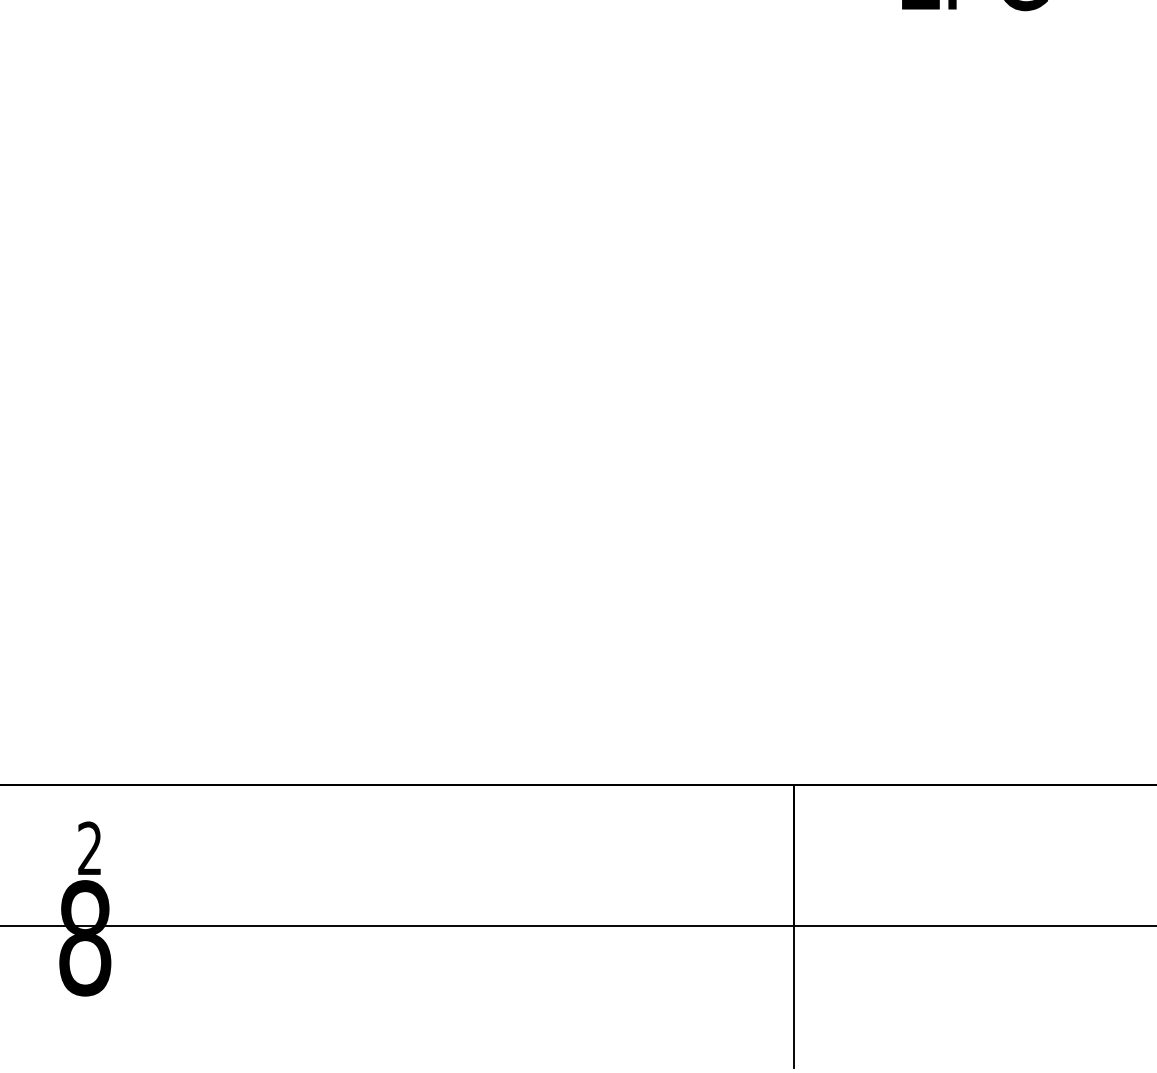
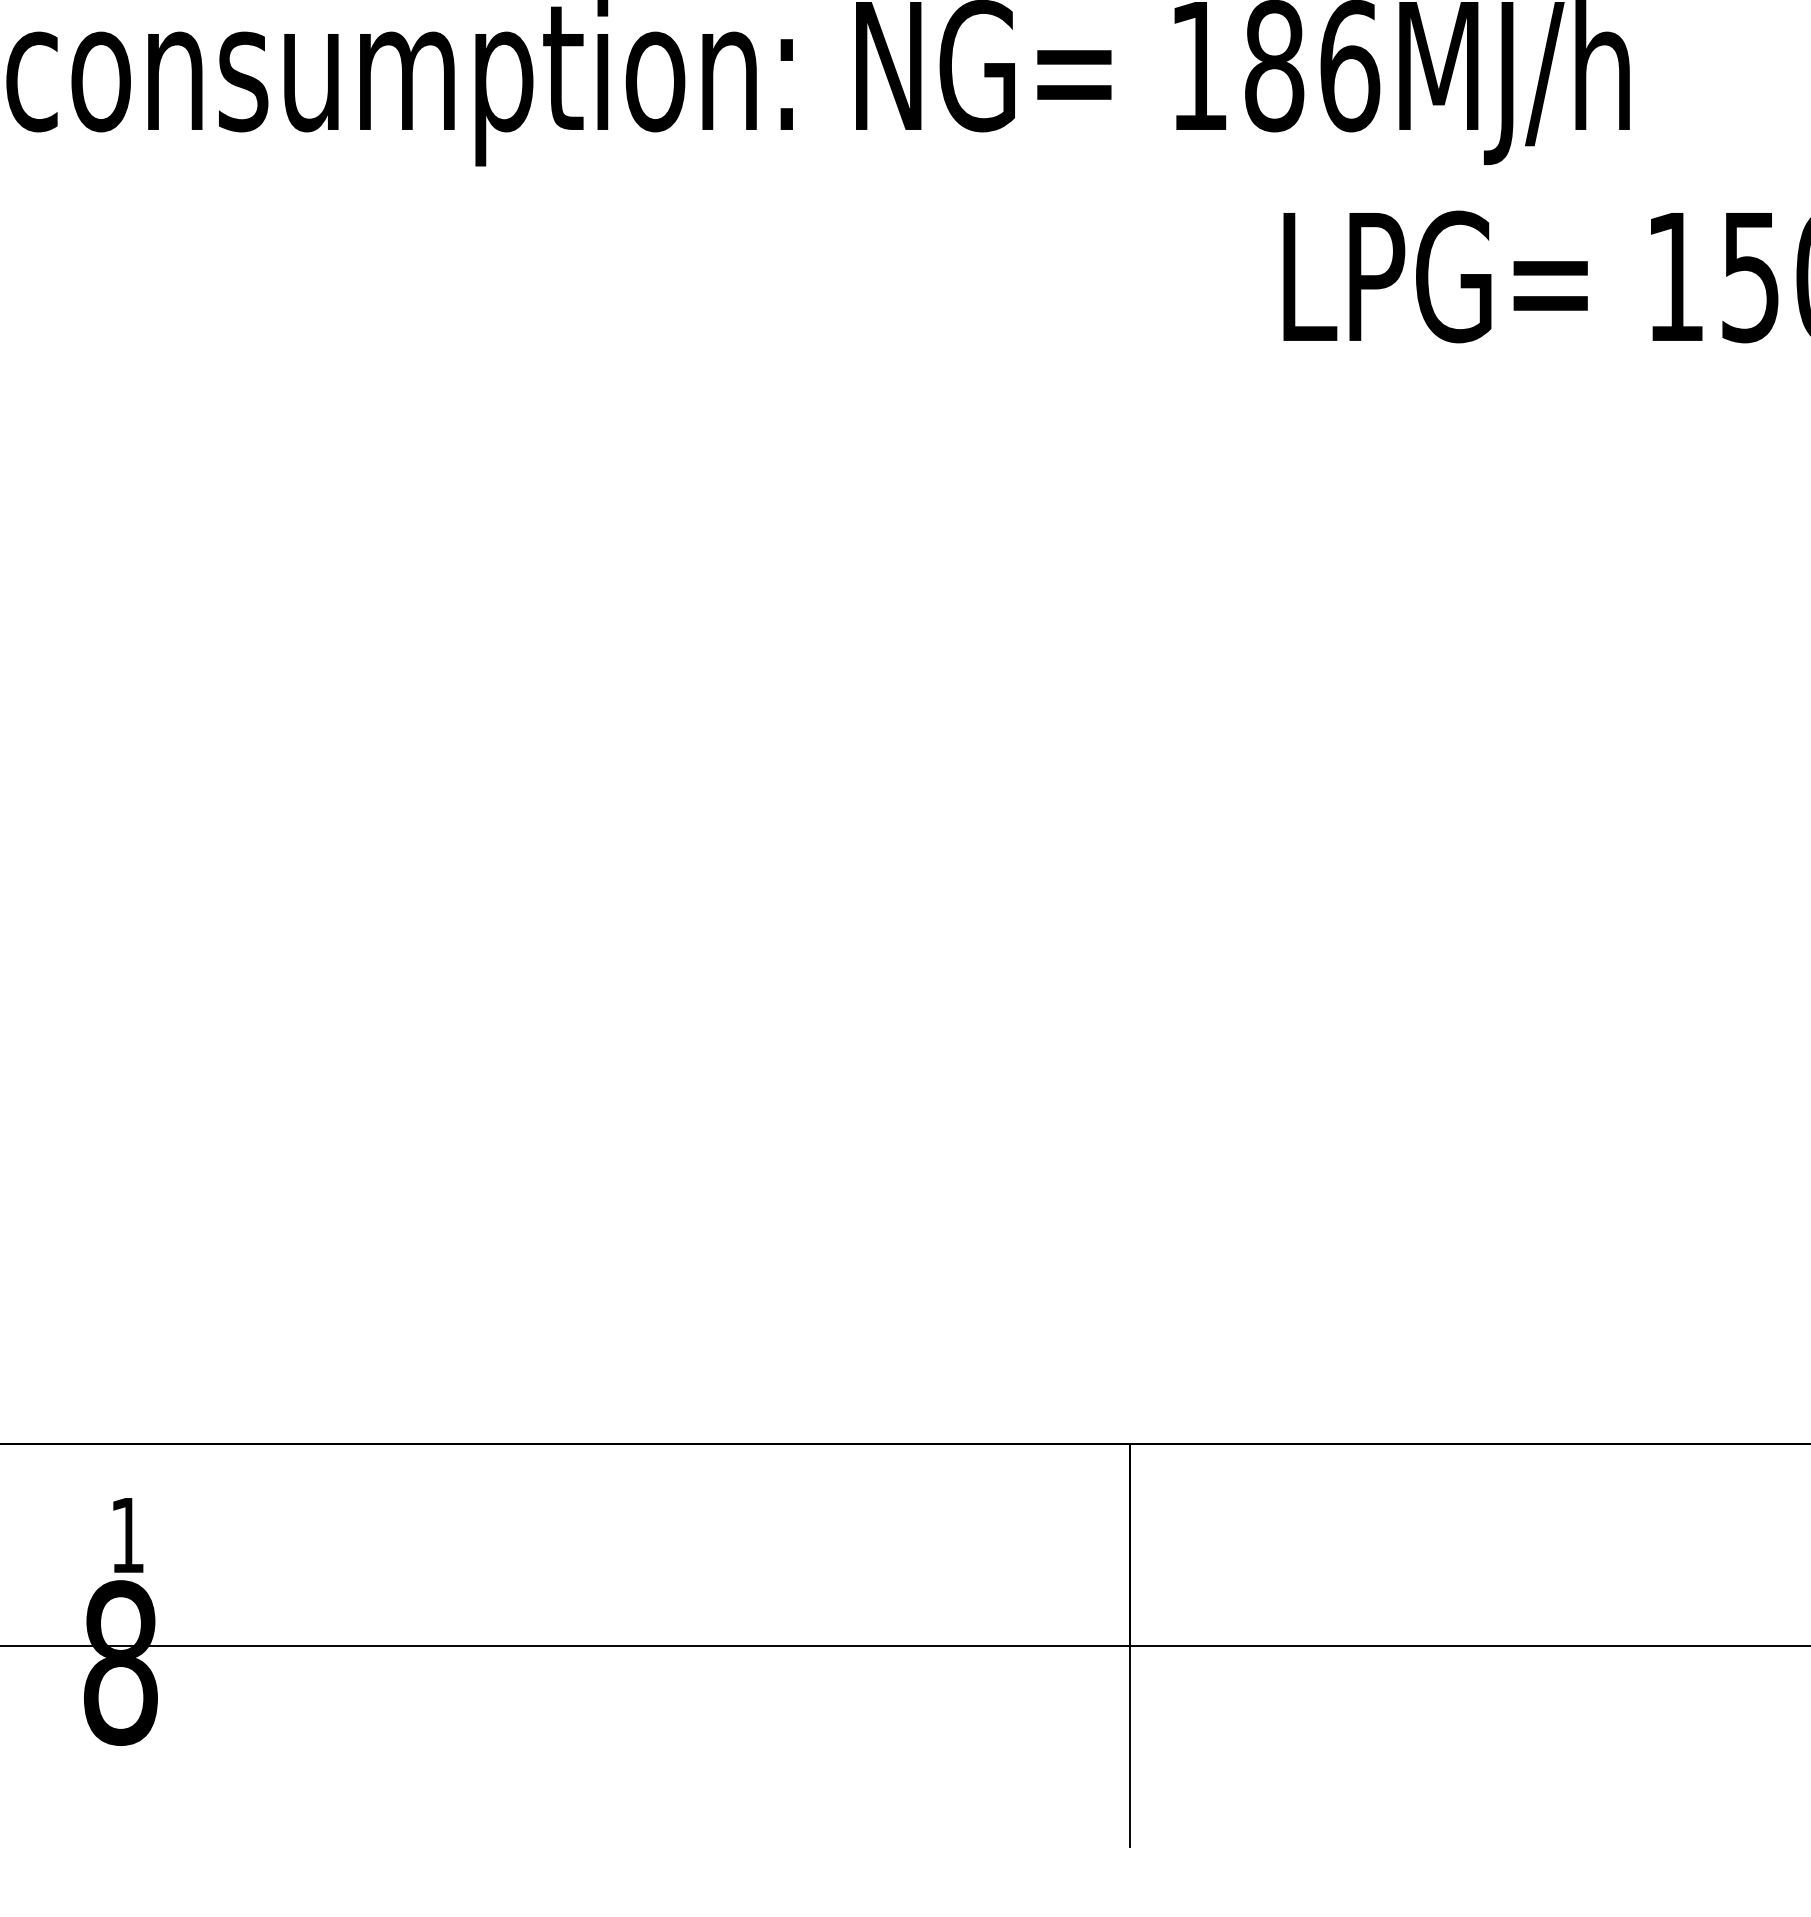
text: (89, 848) -> (126, 1534), 2 -> 1

